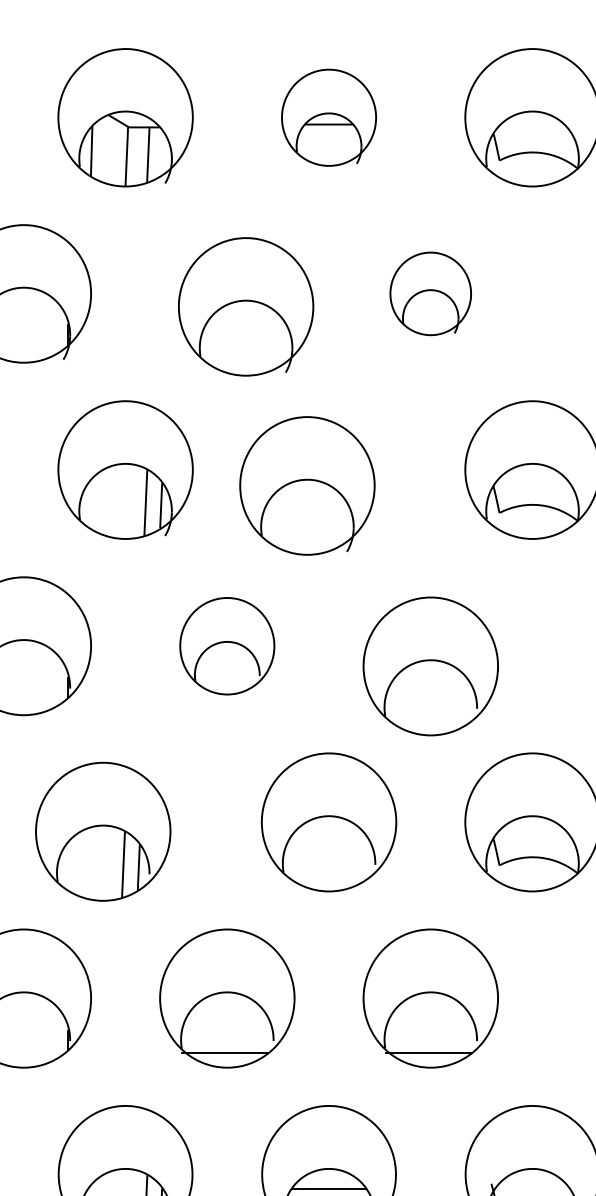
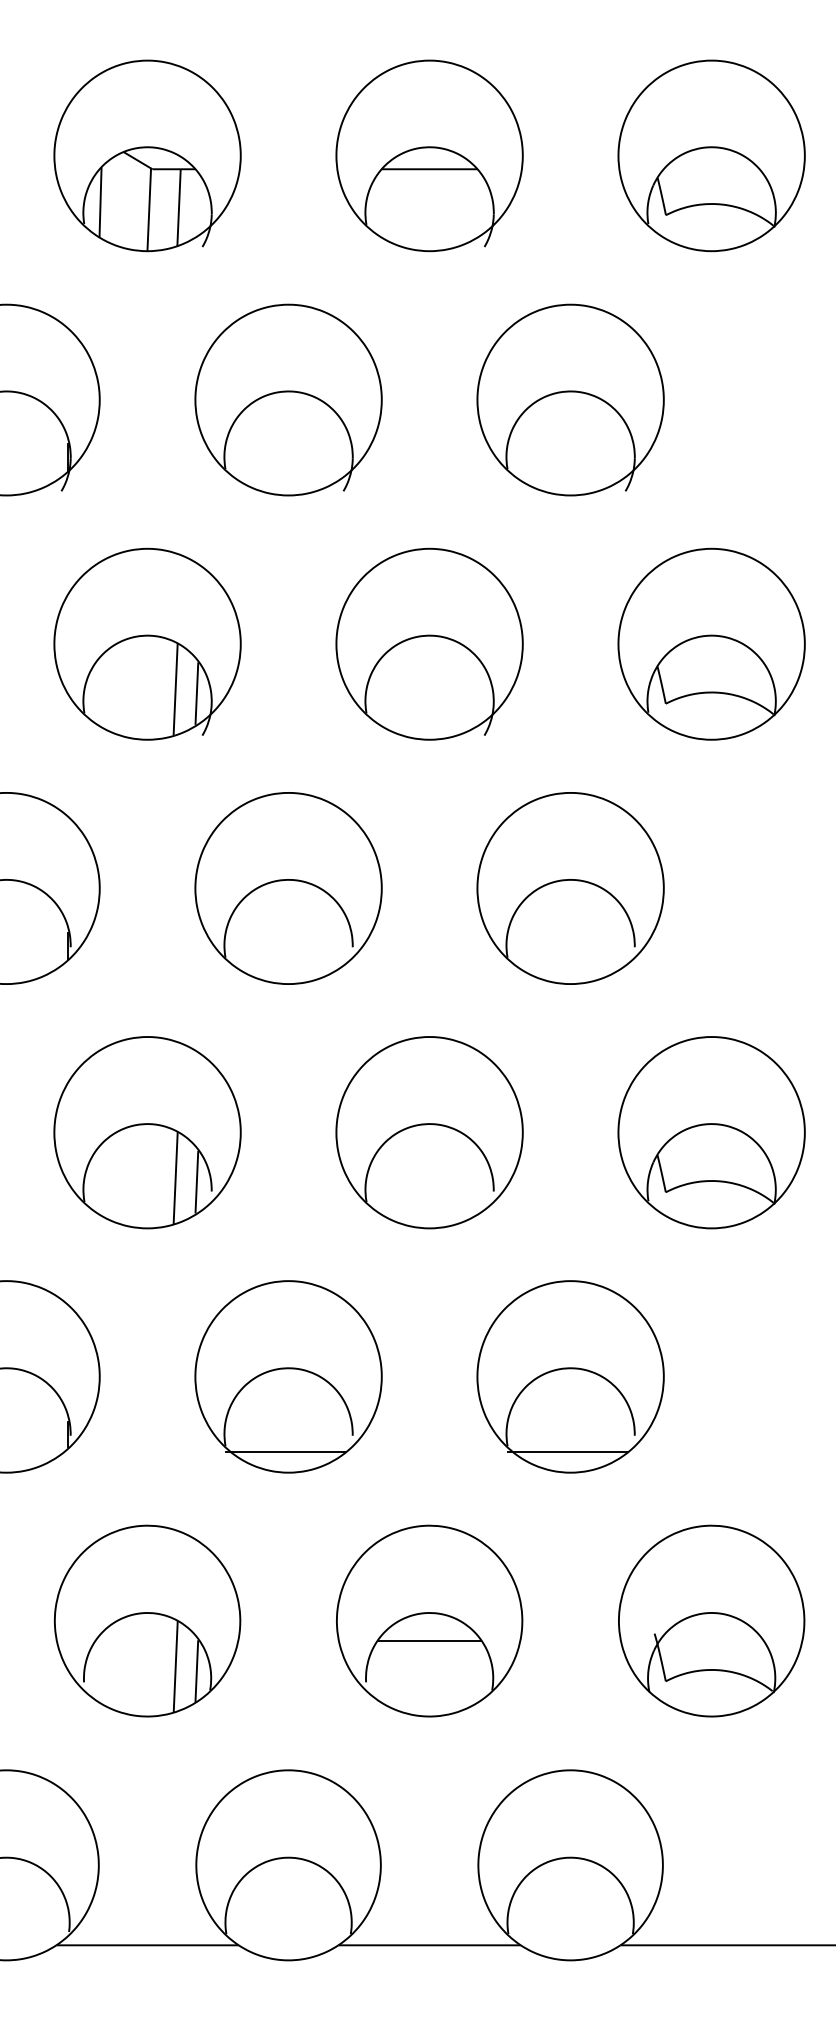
part: (328, 117) -> (429, 155), size x1.43
part: (430, 293) -> (570, 399), size x1.67
part: (246, 306) -> (288, 399), moved
part: (307, 485) -> (429, 643), moved
part: (227, 646) -> (288, 888), size x1.43
part: (430, 666) -> (570, 888), moved
part: (103, 831) -> (147, 1132), moved

